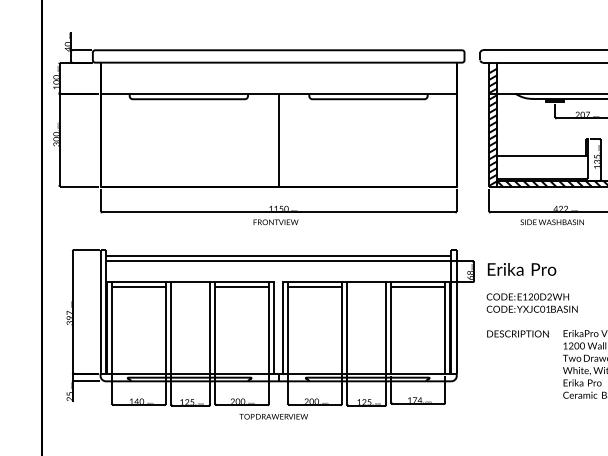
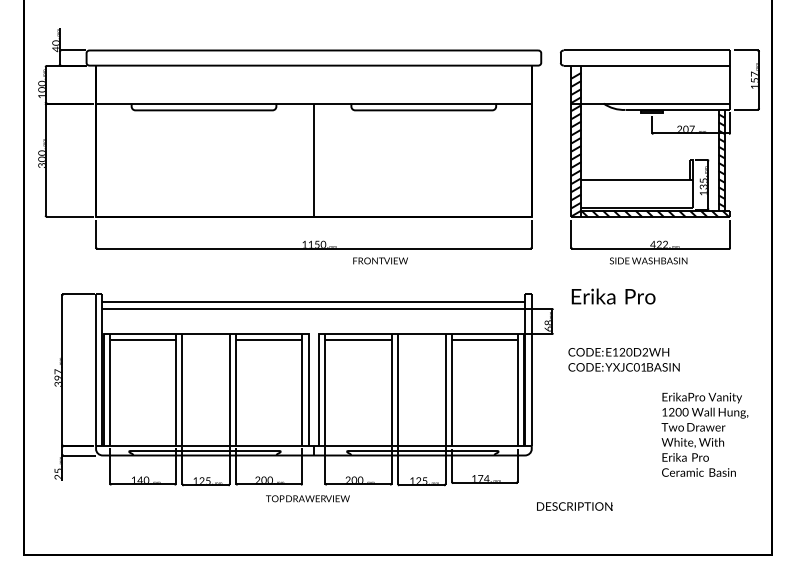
text: (275, 221) -> (380, 260), moved
text: (521, 269) -> (613, 296), moved
text: (517, 333) -> (574, 506), moved

